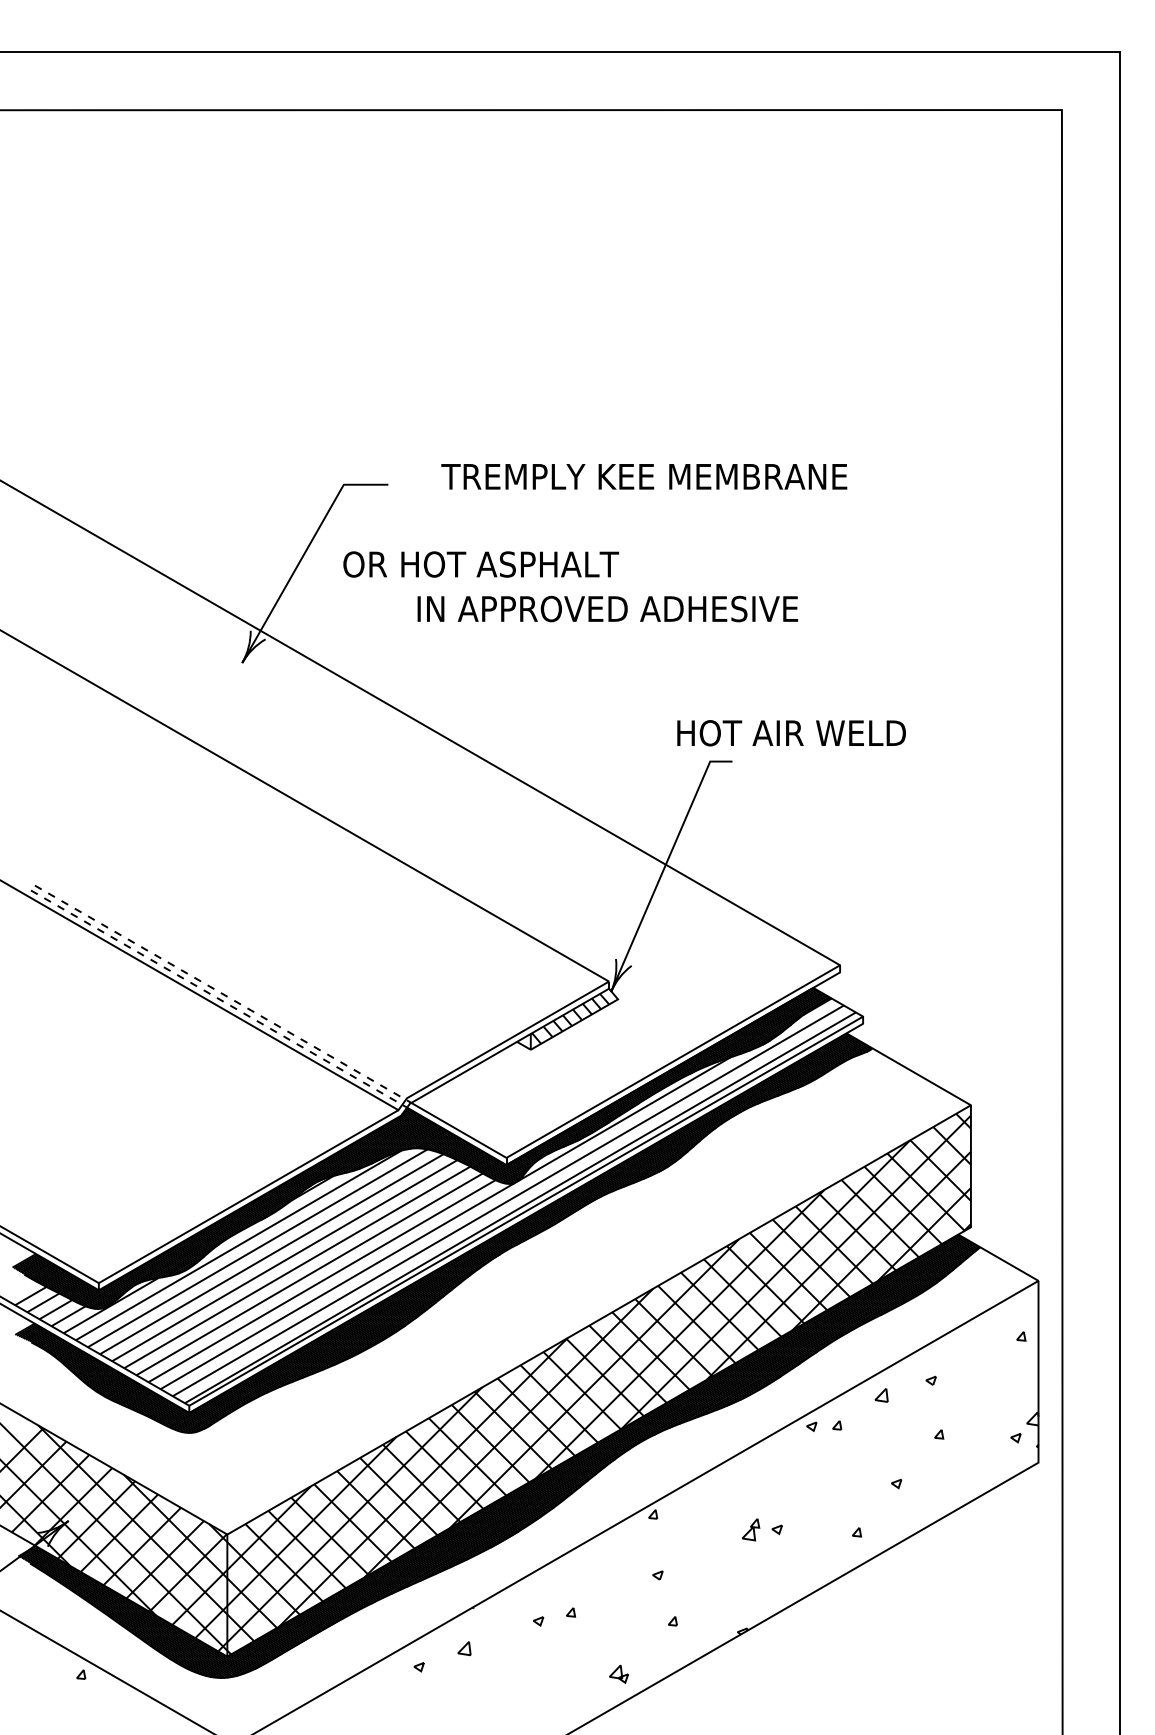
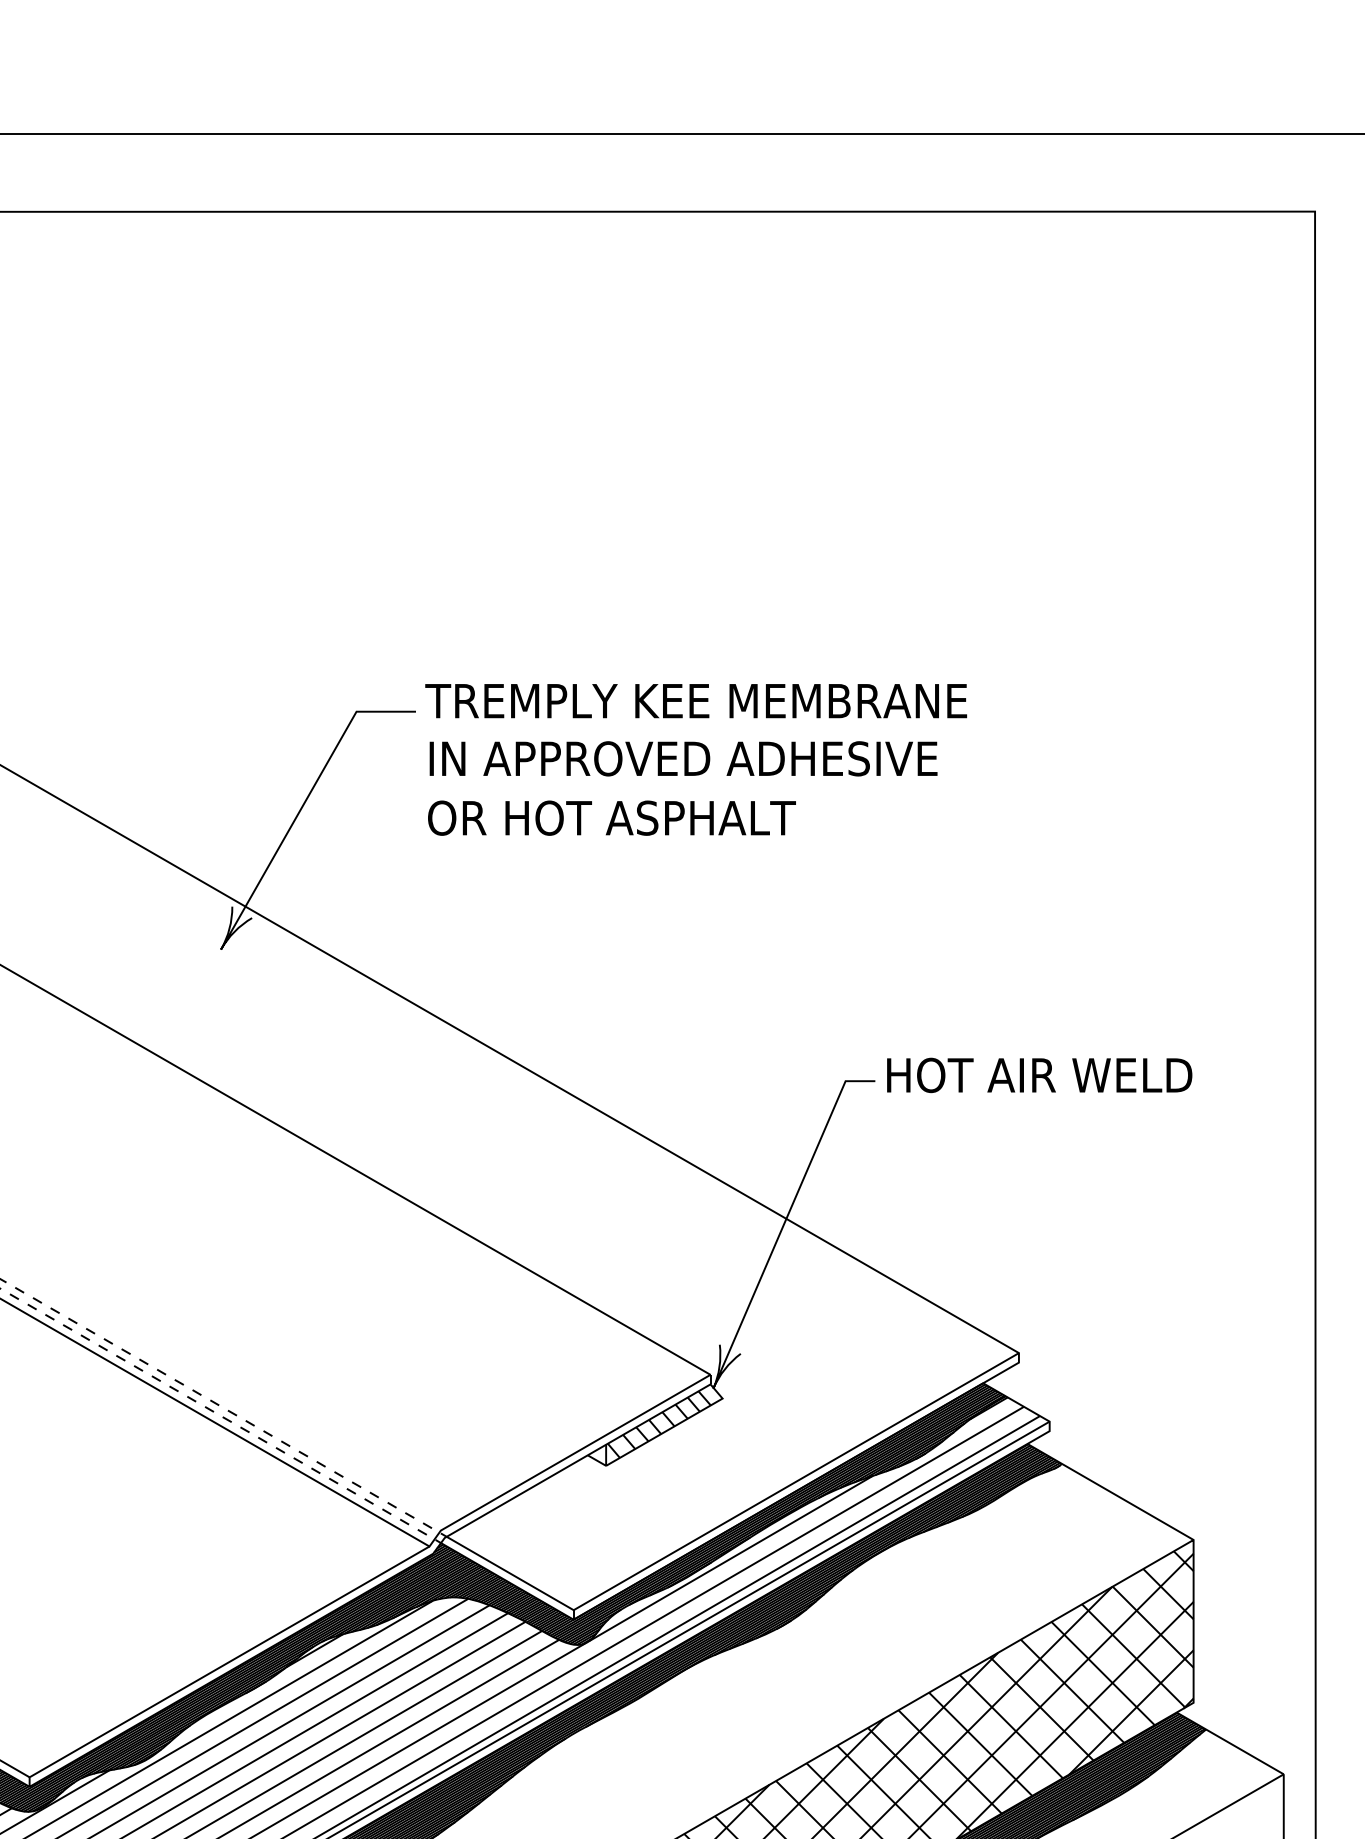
text: (644, 476) -> (696, 700), moved
text: (480, 564) -> (611, 818), moved
text: (607, 608) -> (683, 758), moved
text: (791, 733) -> (1039, 1075), moved

